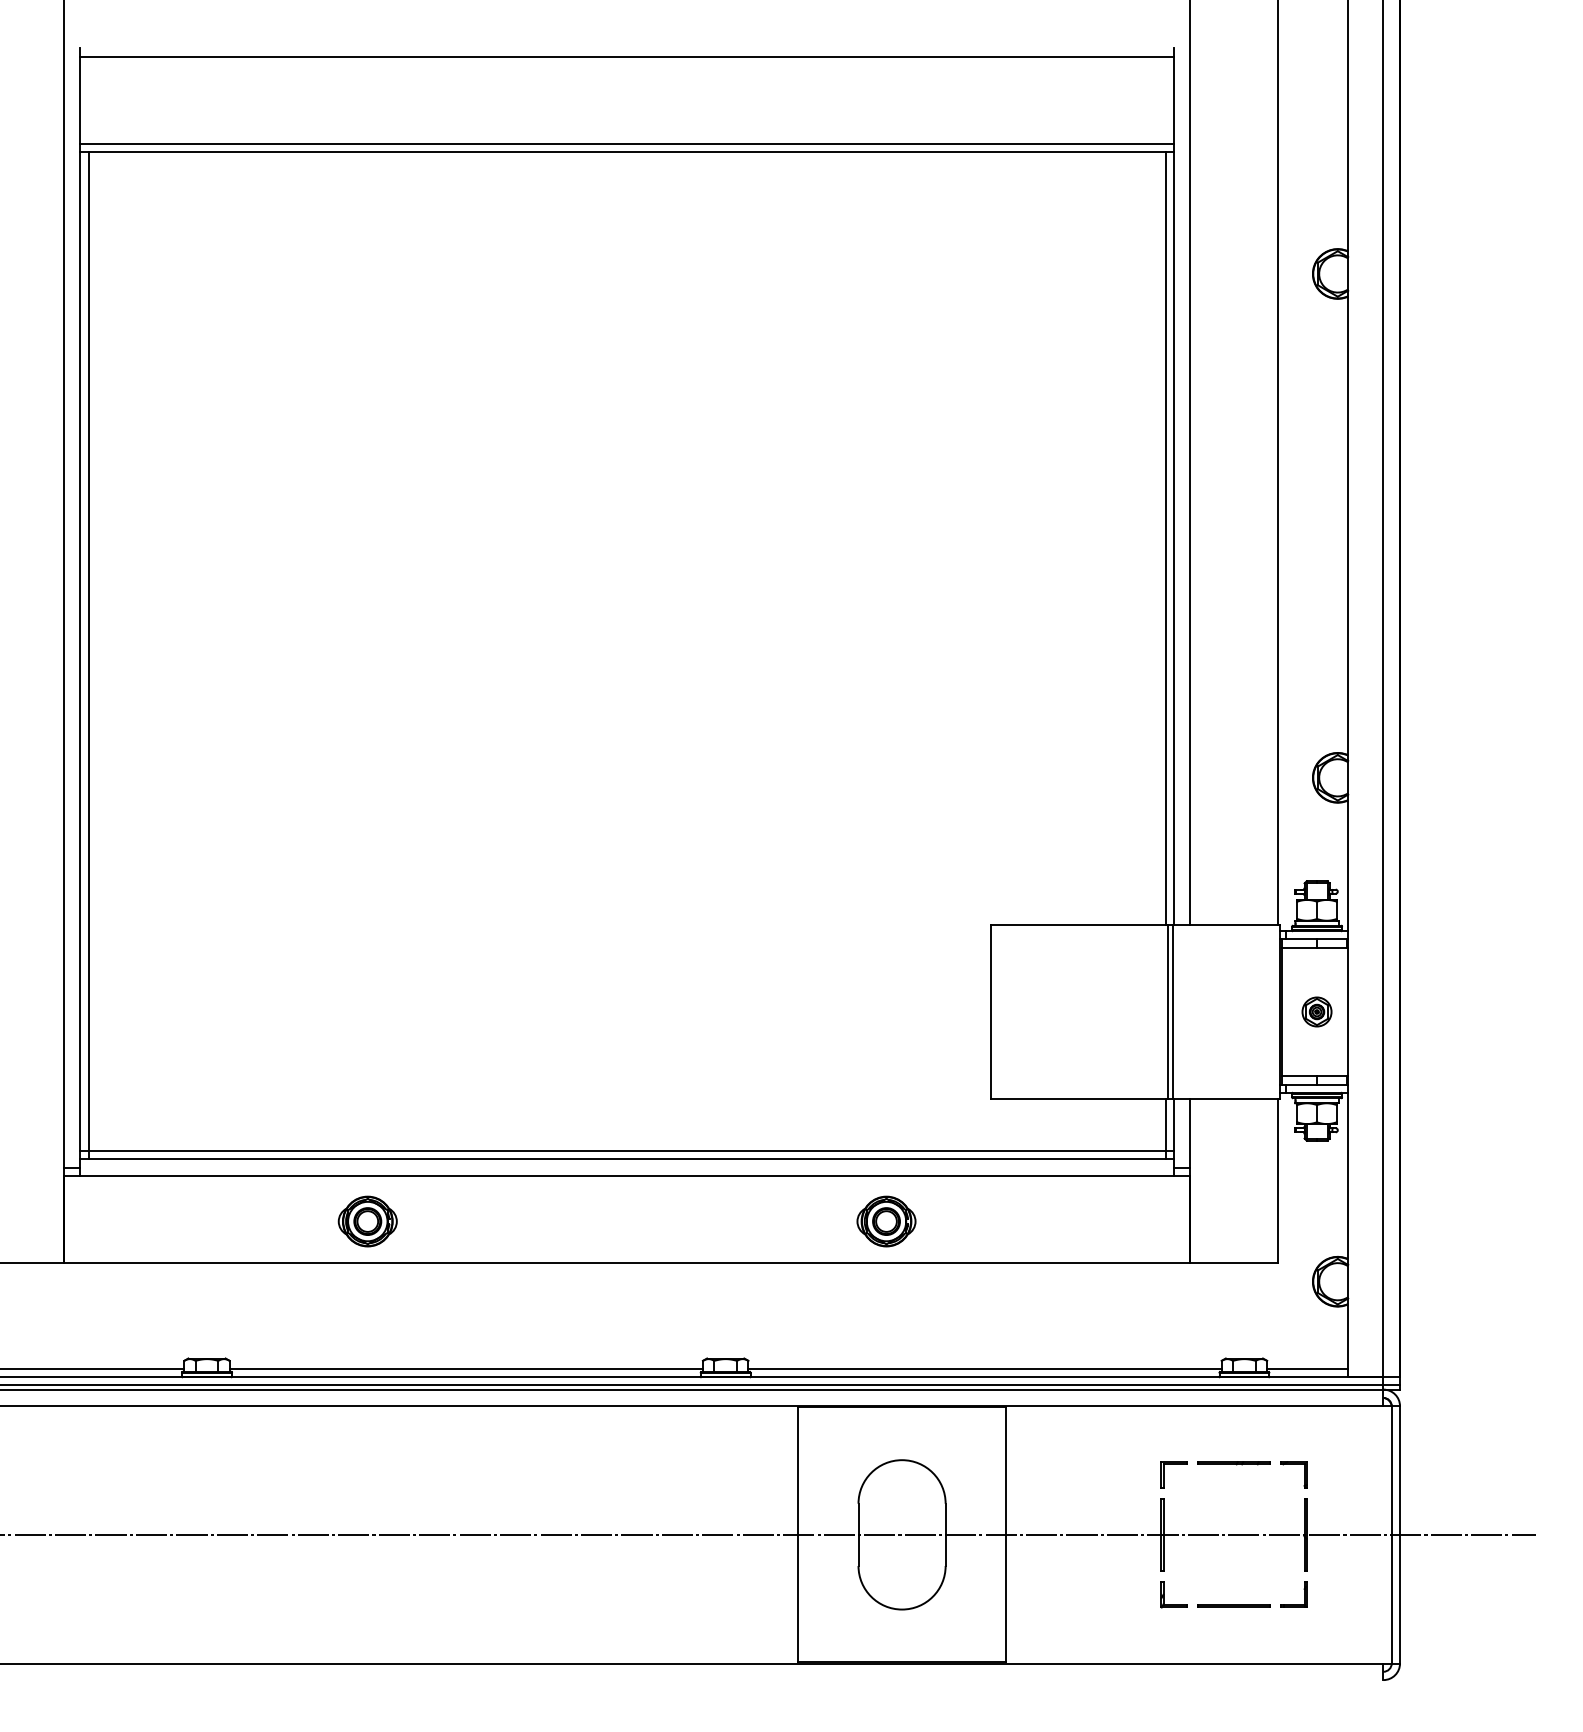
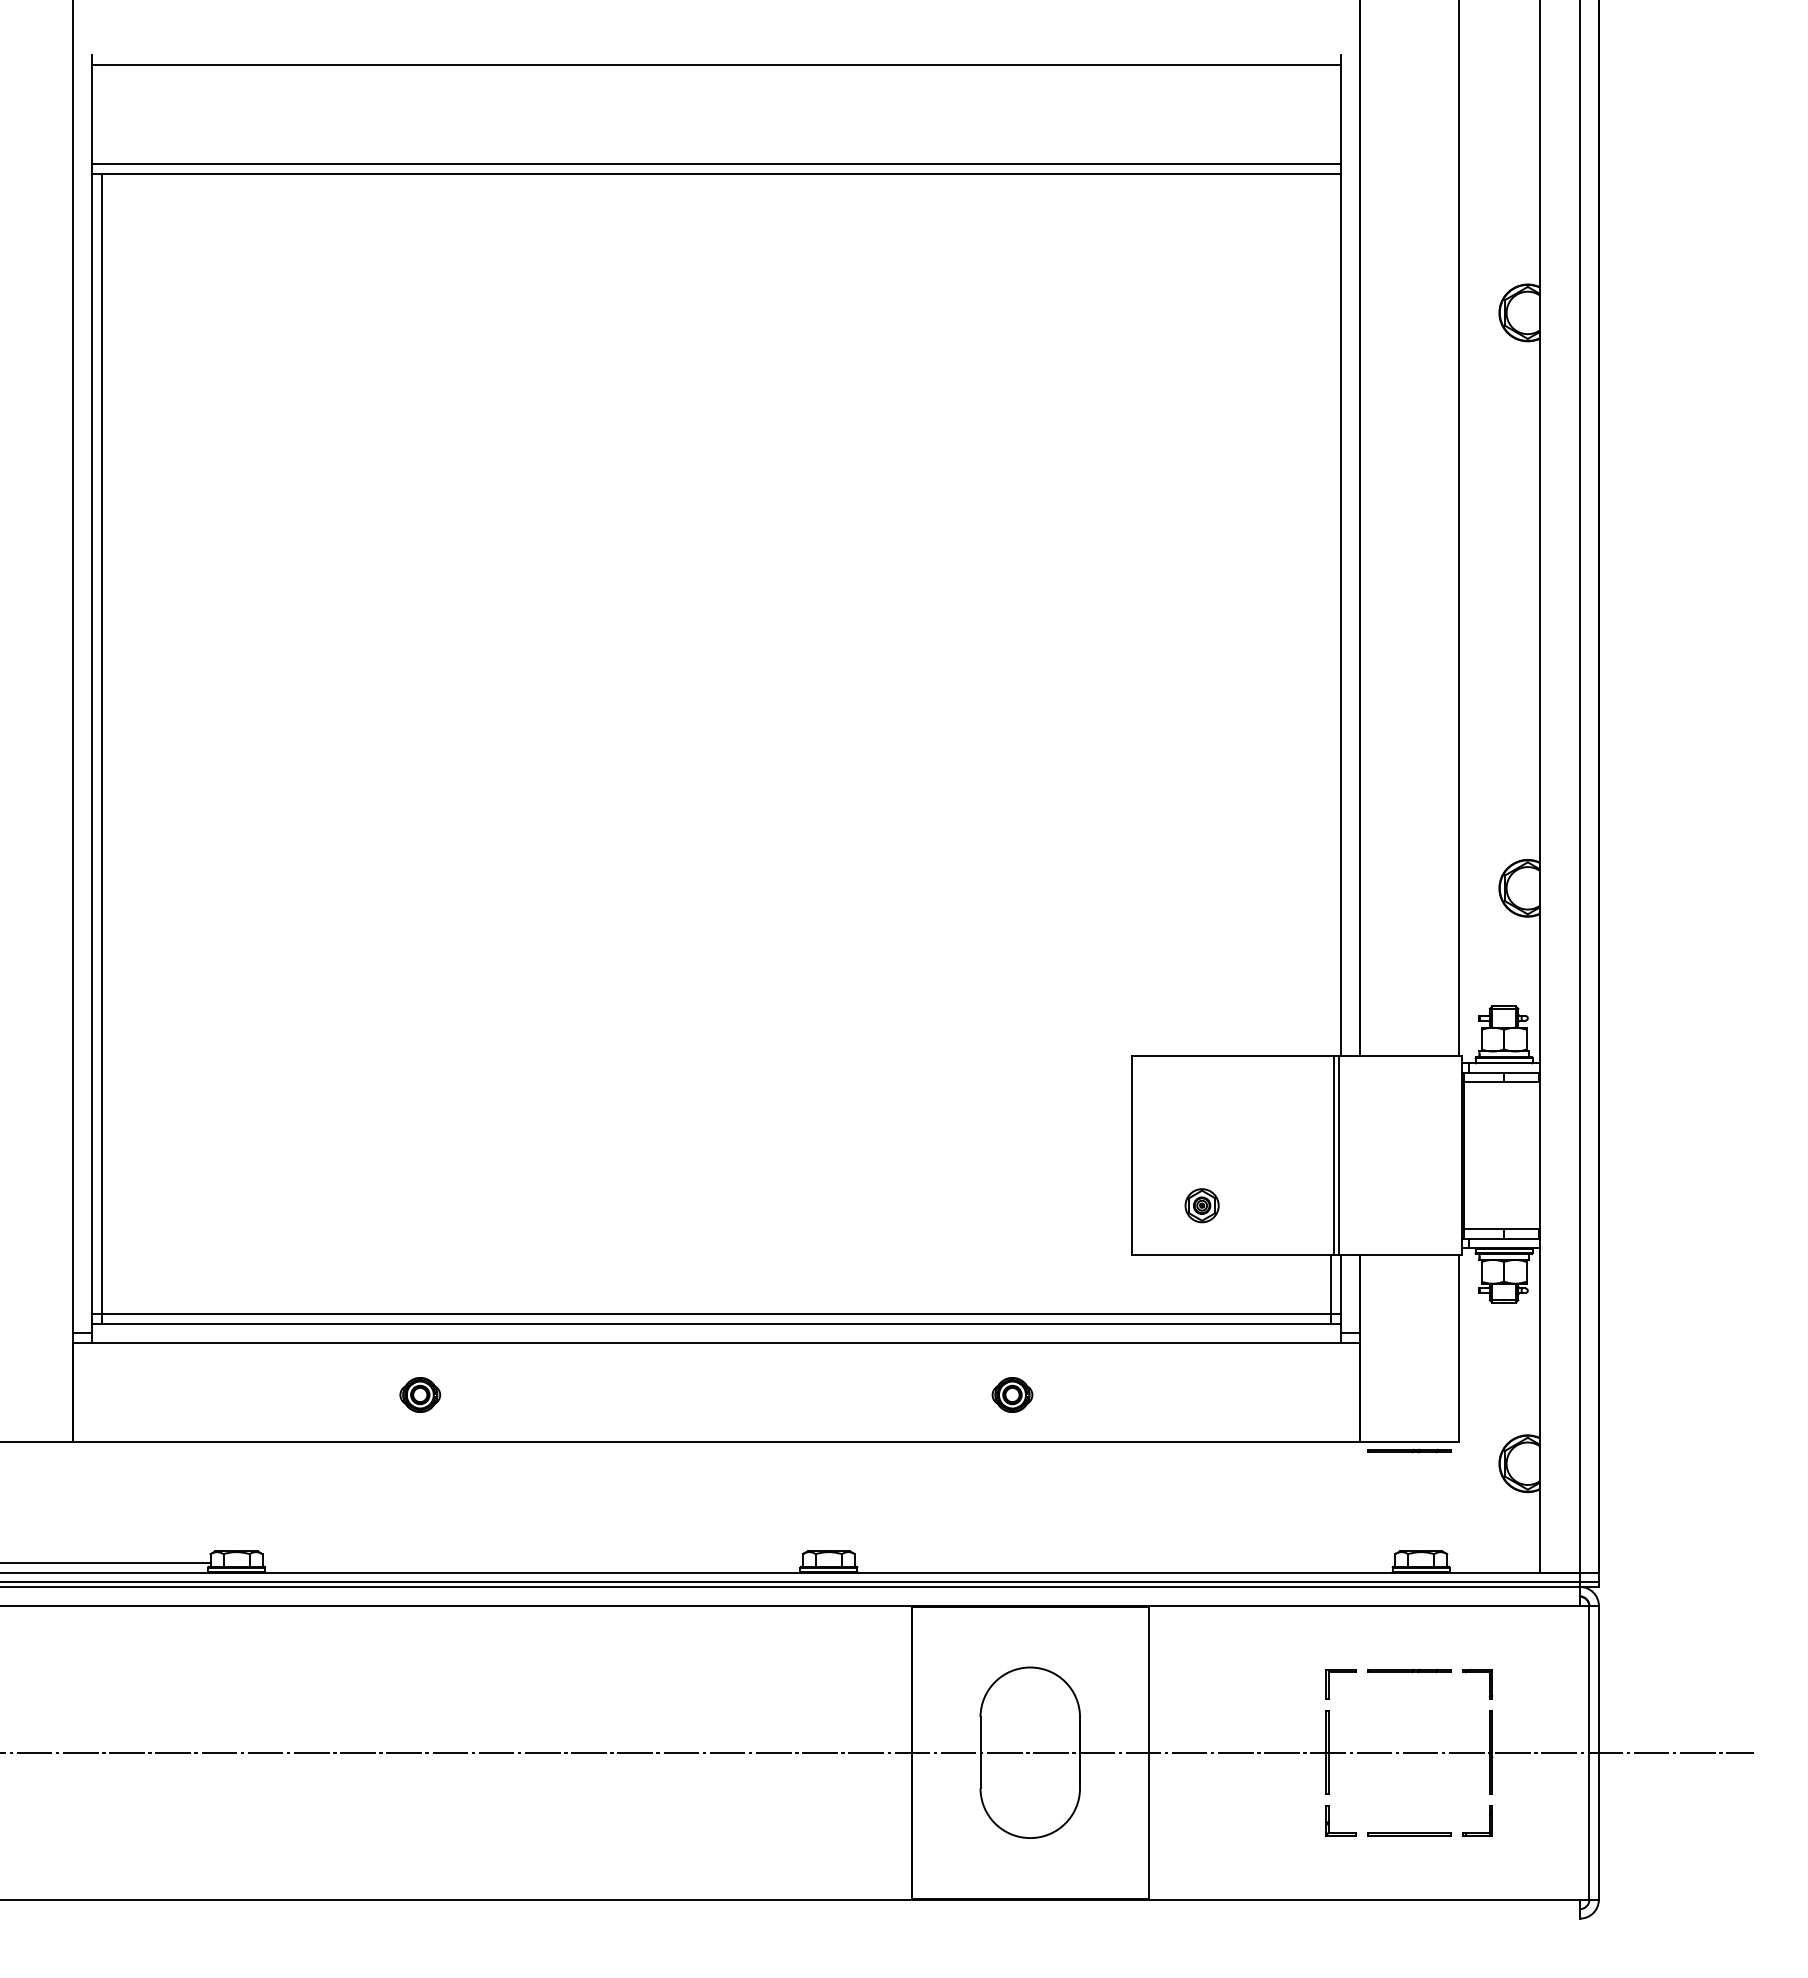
line: (1165, 538) -> (1331, 614), removed
part: (1316, 1011) -> (1201, 1205), moved
part: (368, 1221) -> (420, 1394), size x0.6
part: (886, 1221) -> (1012, 1394), size x0.6
part: (1234, 1270) -> (1409, 1450), added
line: (466, 1369) -> (532, 1563), removed
line: (984, 1369) -> (1124, 1563), removed
line: (1307, 1369) -> (1493, 1563), removed

